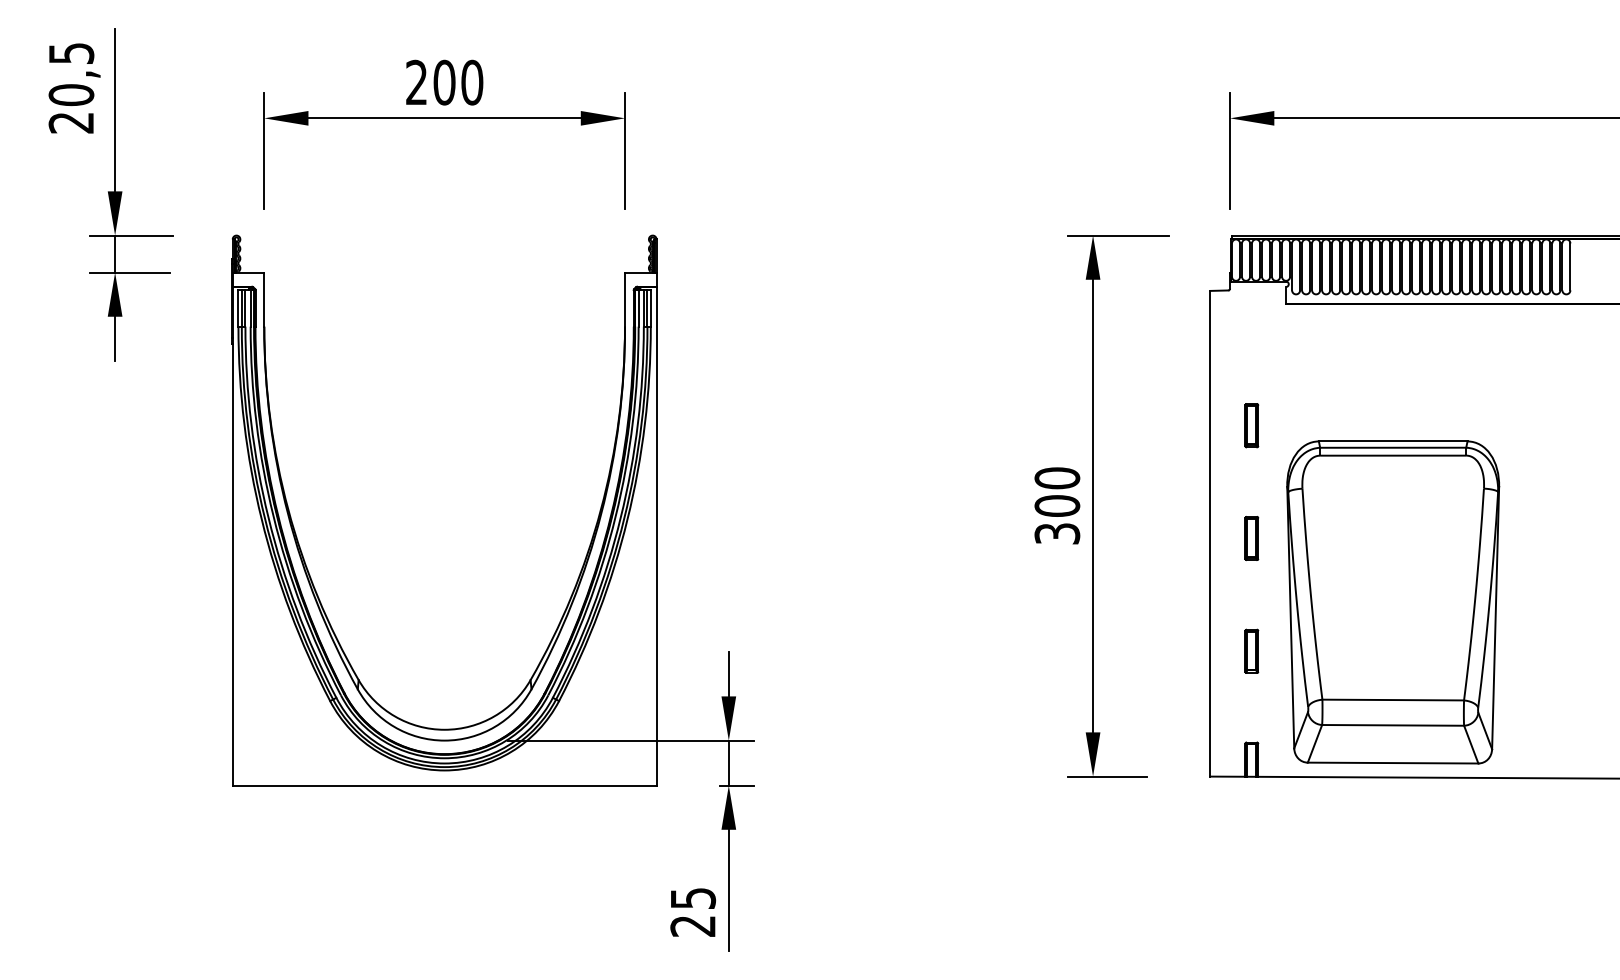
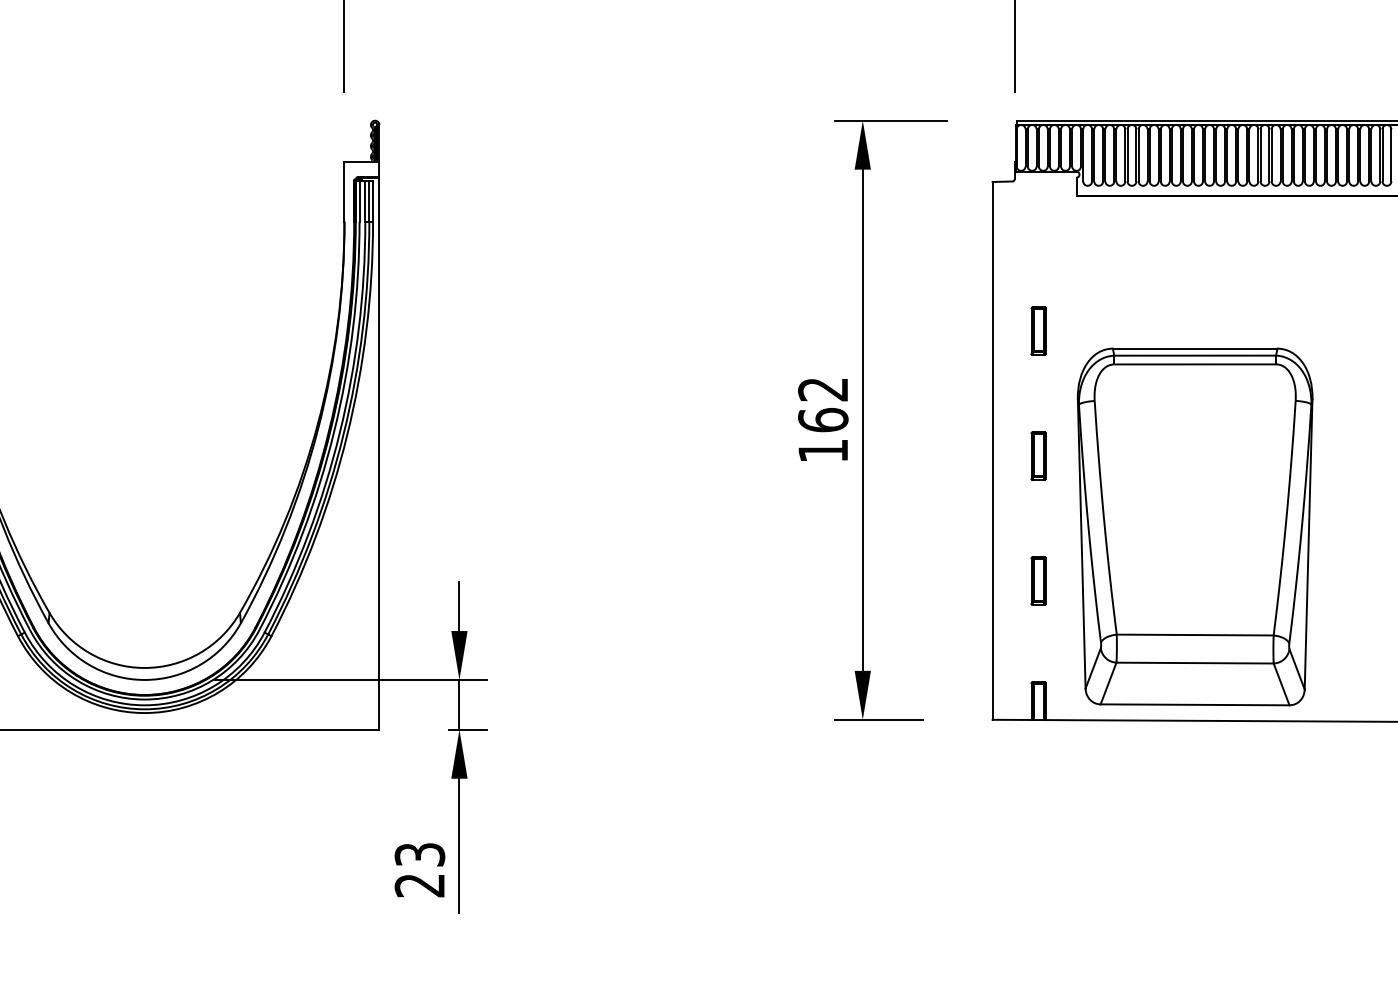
text: (1057, 505) -> (823, 419), 300 -> 162
text: (692, 898) -> (419, 854), 25 -> 23

